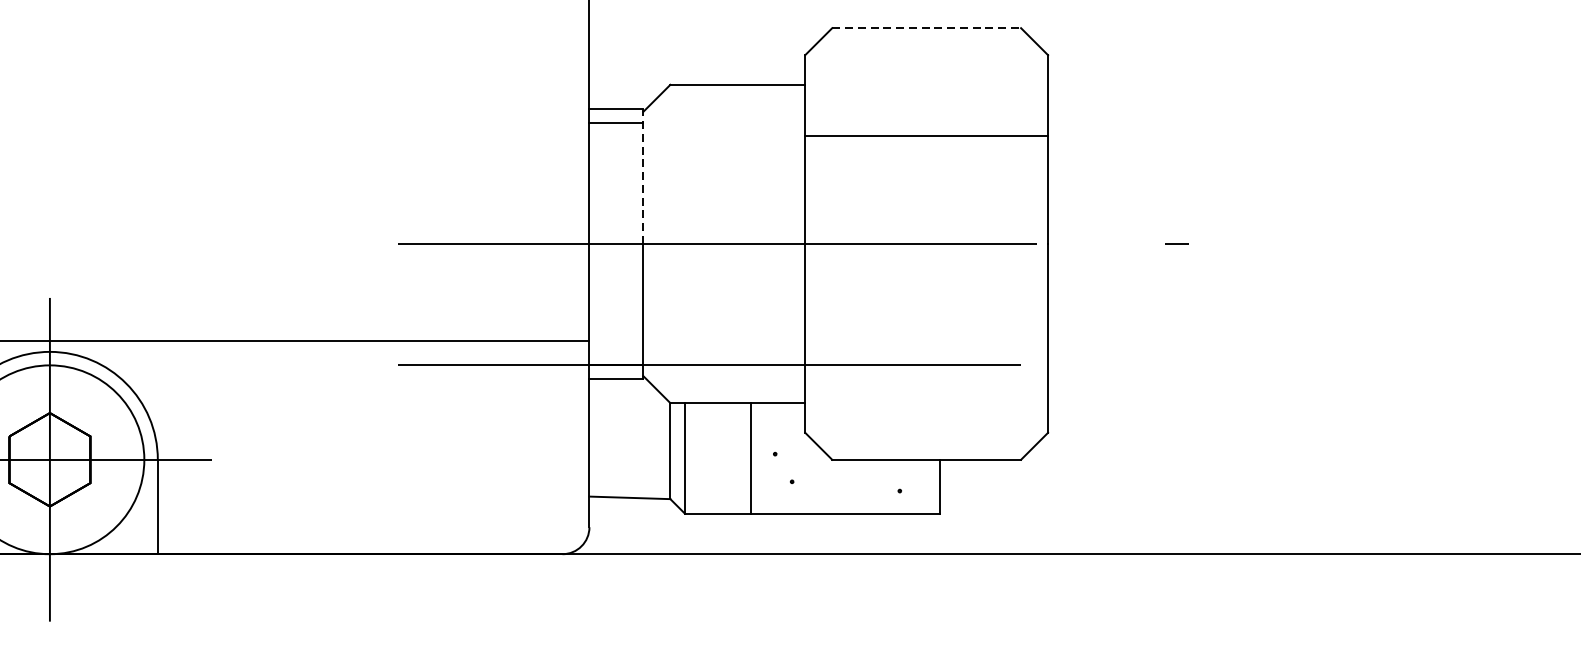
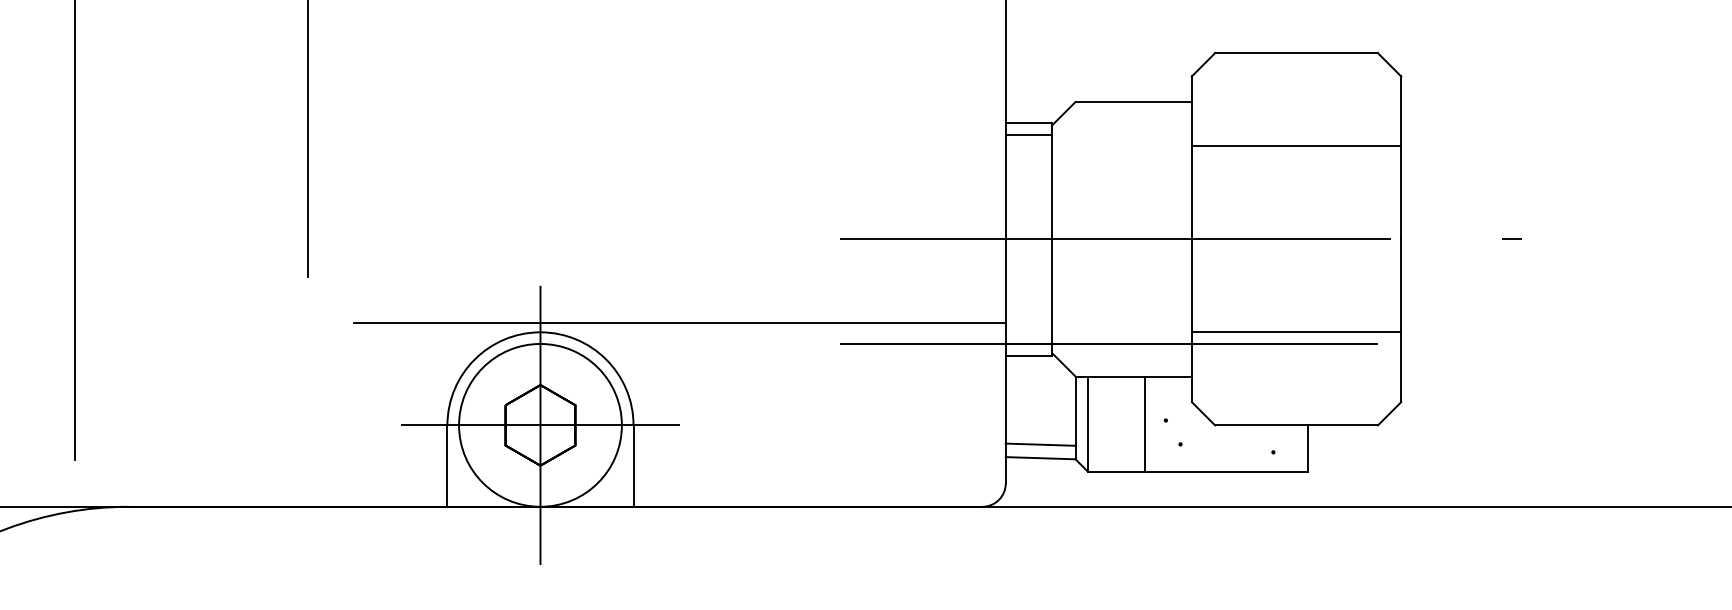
line: (927, 28) -> (1297, 53), dashed -> solid
line: (643, 175) -> (1052, 180), dashed -> solid
line: (926, 352) -> (1296, 332), added
line: (629, 481) -> (1040, 444), added

